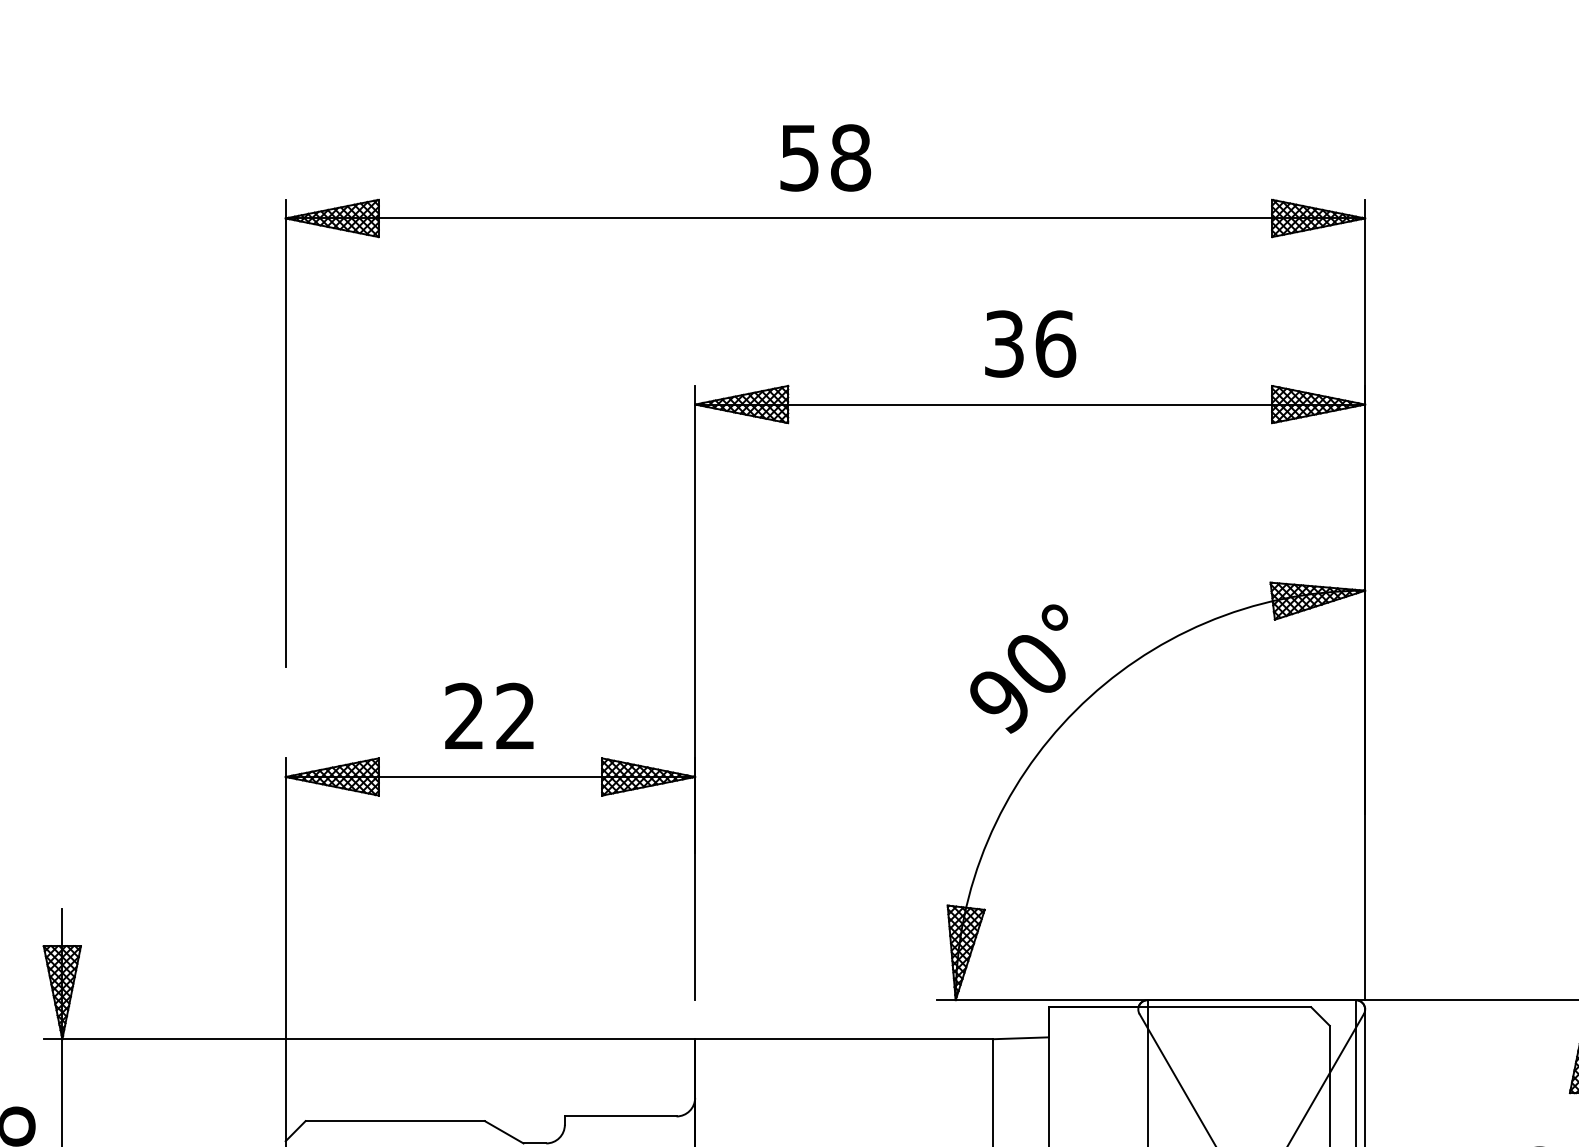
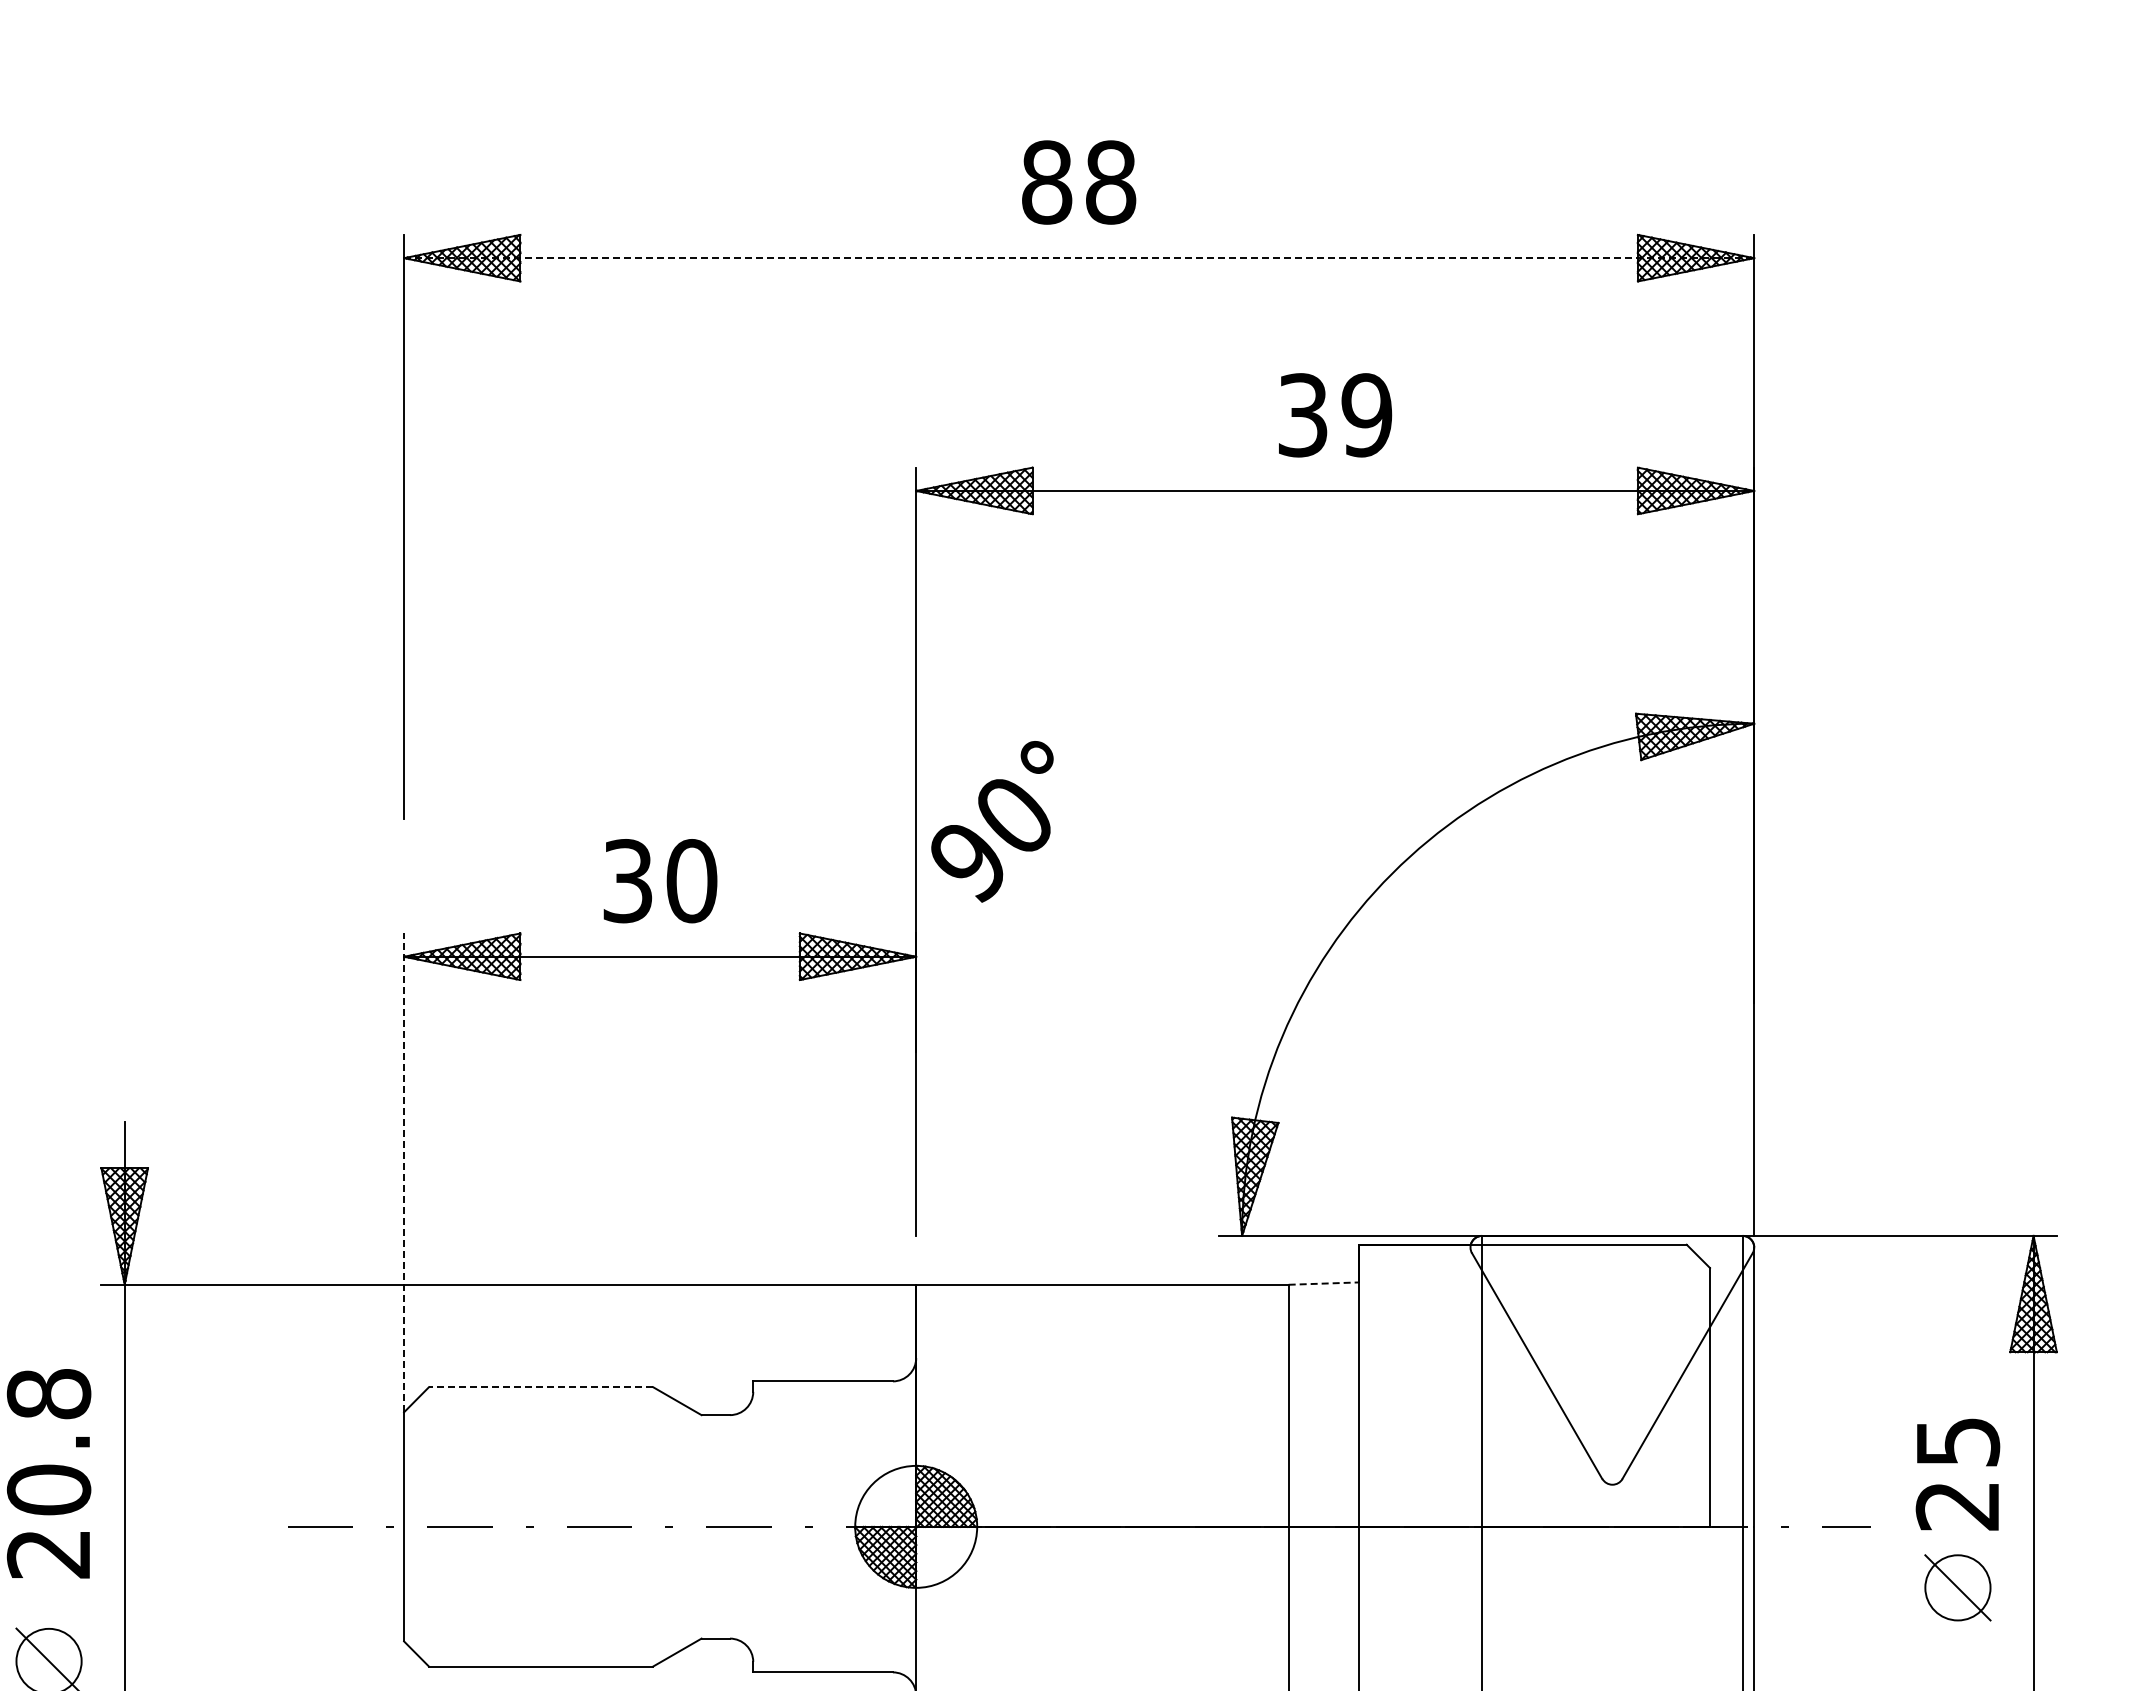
text: (800, 157) -> (1047, 182), 58 -> 88
line: (825, 218) -> (1079, 258), solid -> dashed
text: (1055, 344) -> (1366, 415), 36 -> 39
text: (1019, 668) -> (992, 821), moved
text: (490, 716) -> (660, 881), 22 -> 30
line: (286, 949) -> (404, 1172), solid -> dashed
line: (1020, 1038) -> (1323, 1283), solid -> dashed
line: (394, 1121) -> (540, 1387), solid -> dashed

